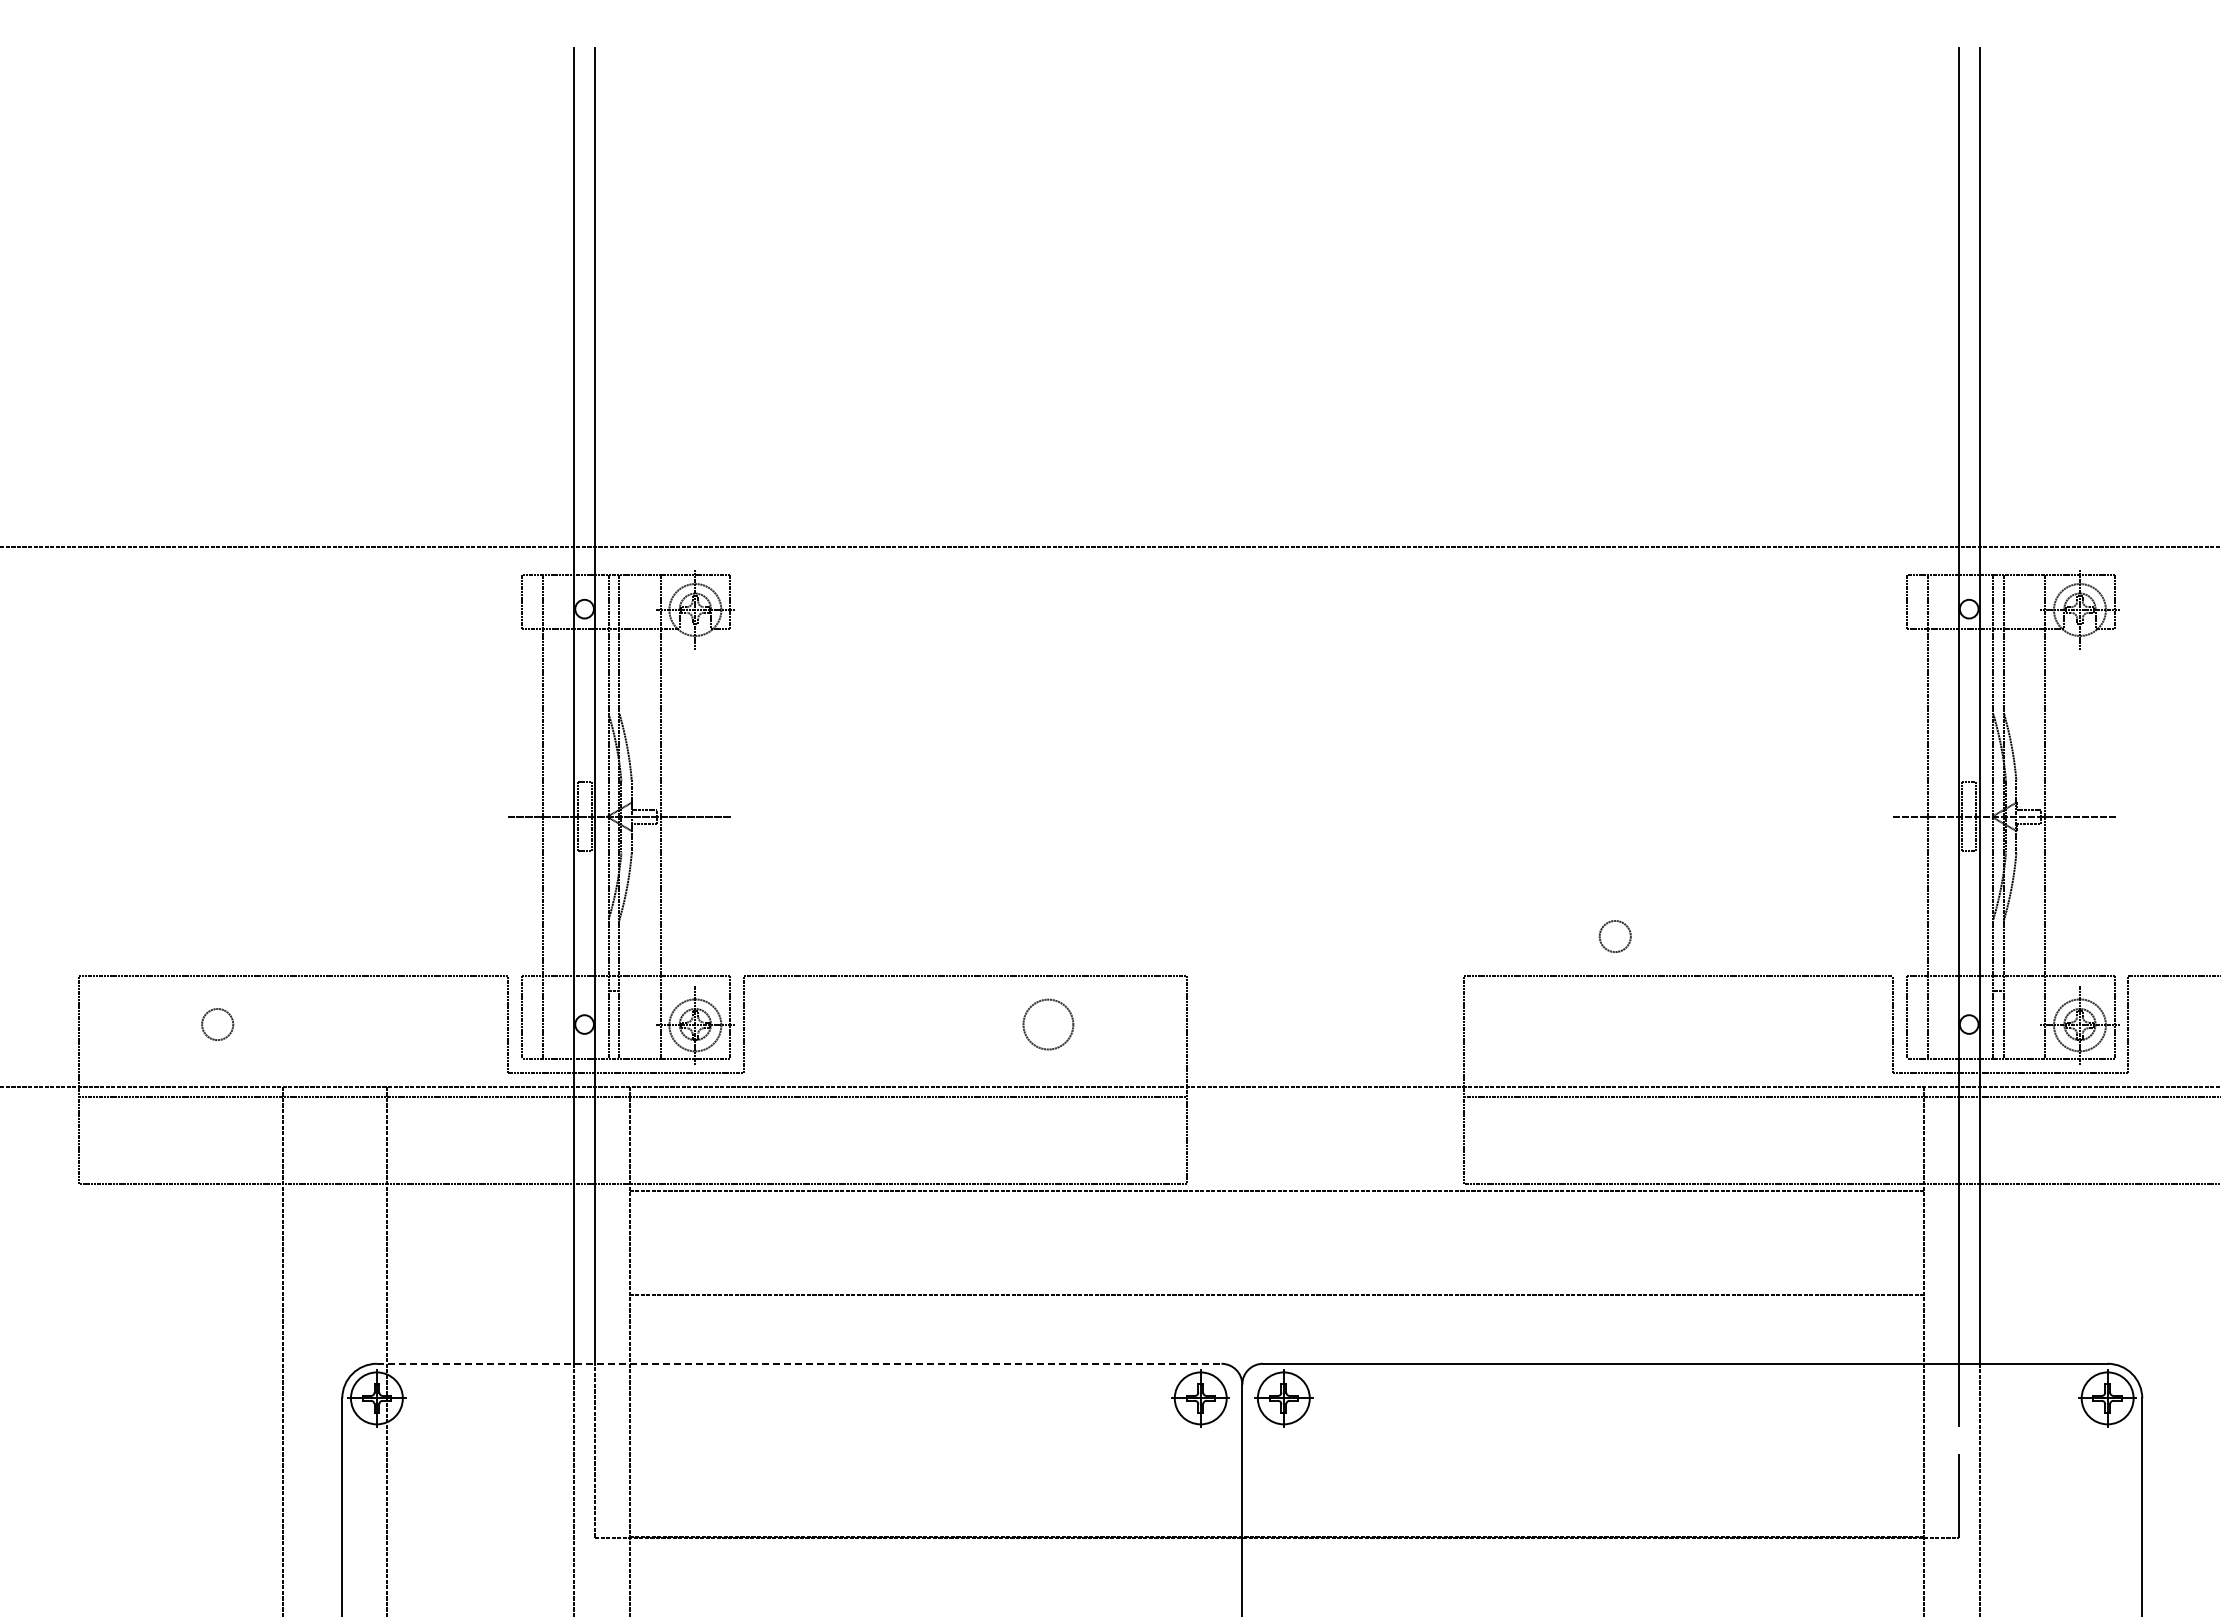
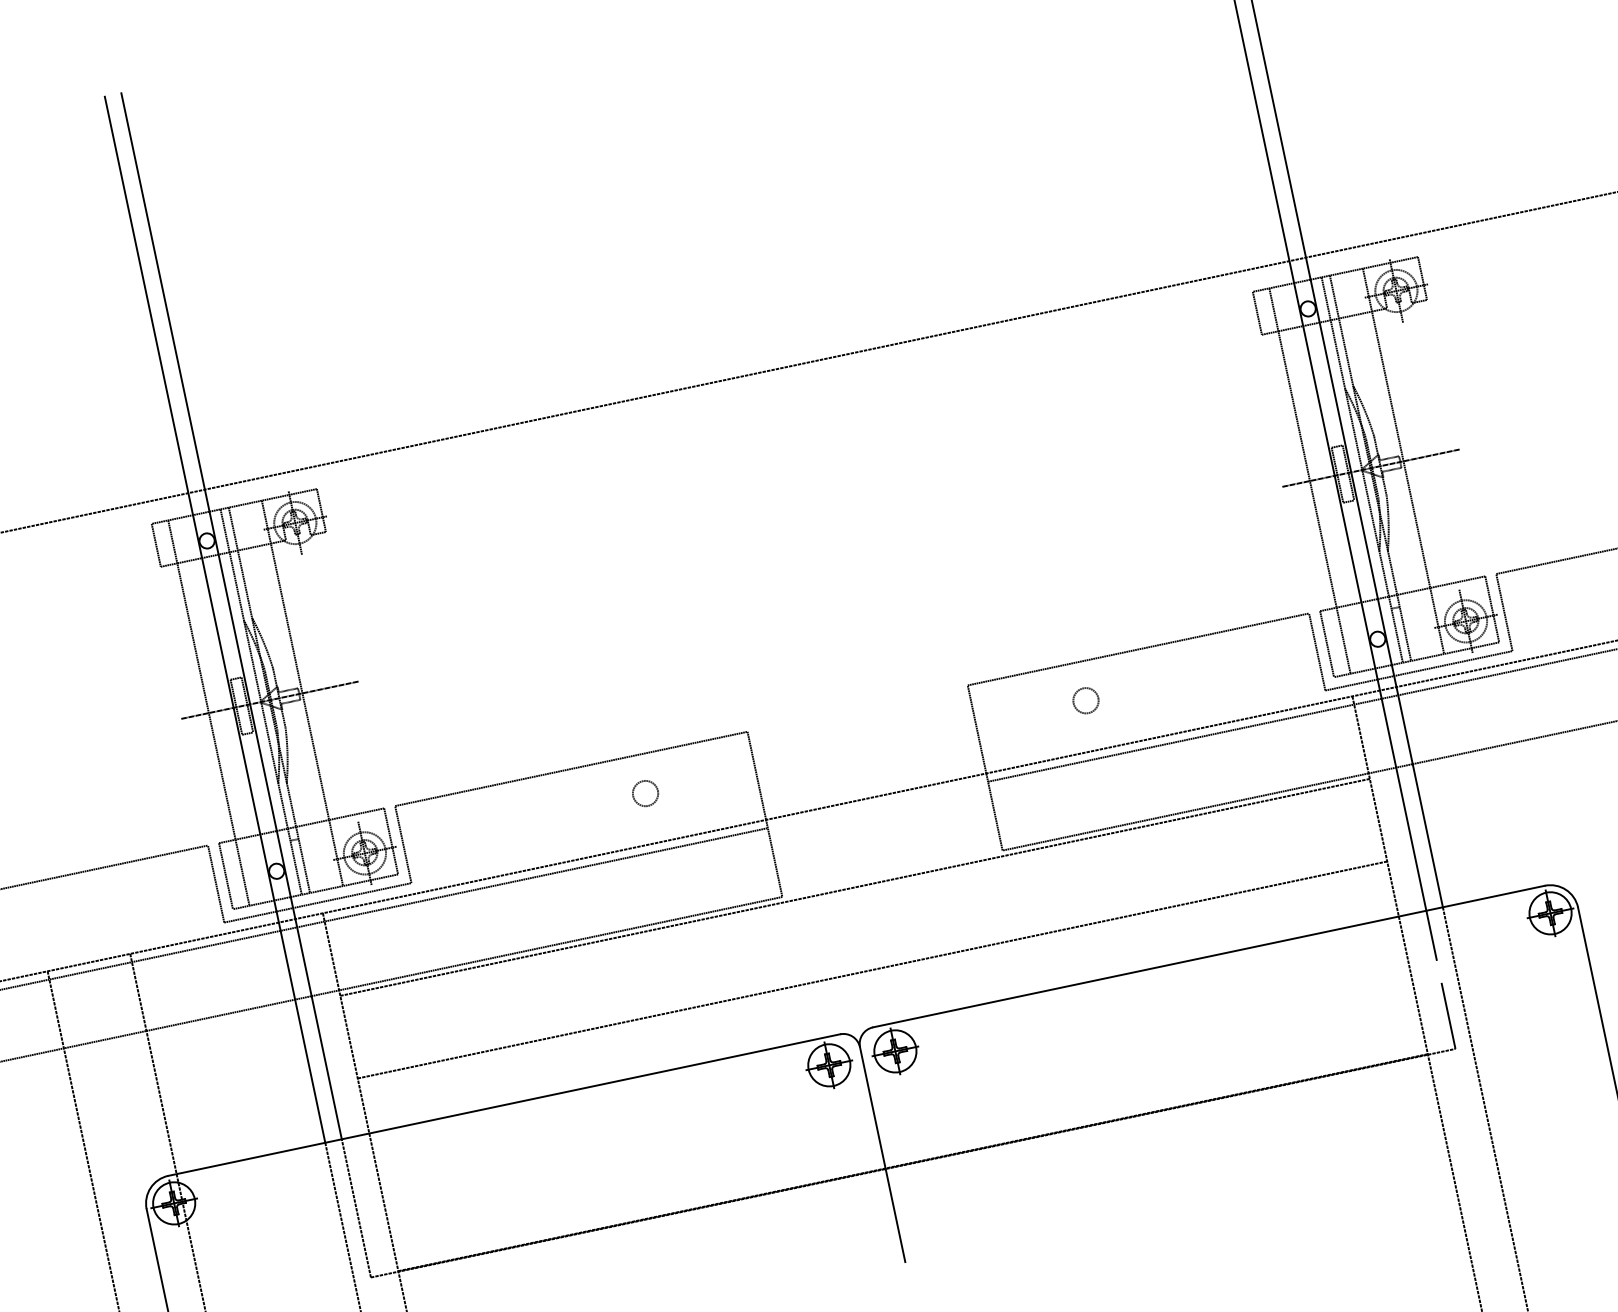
circle: (1614, 936) -> (1085, 700), moved
circle: (1048, 1024) -> (645, 793), size x0.62
line: (799, 1363) -> (504, 1104), dashed -> solid

